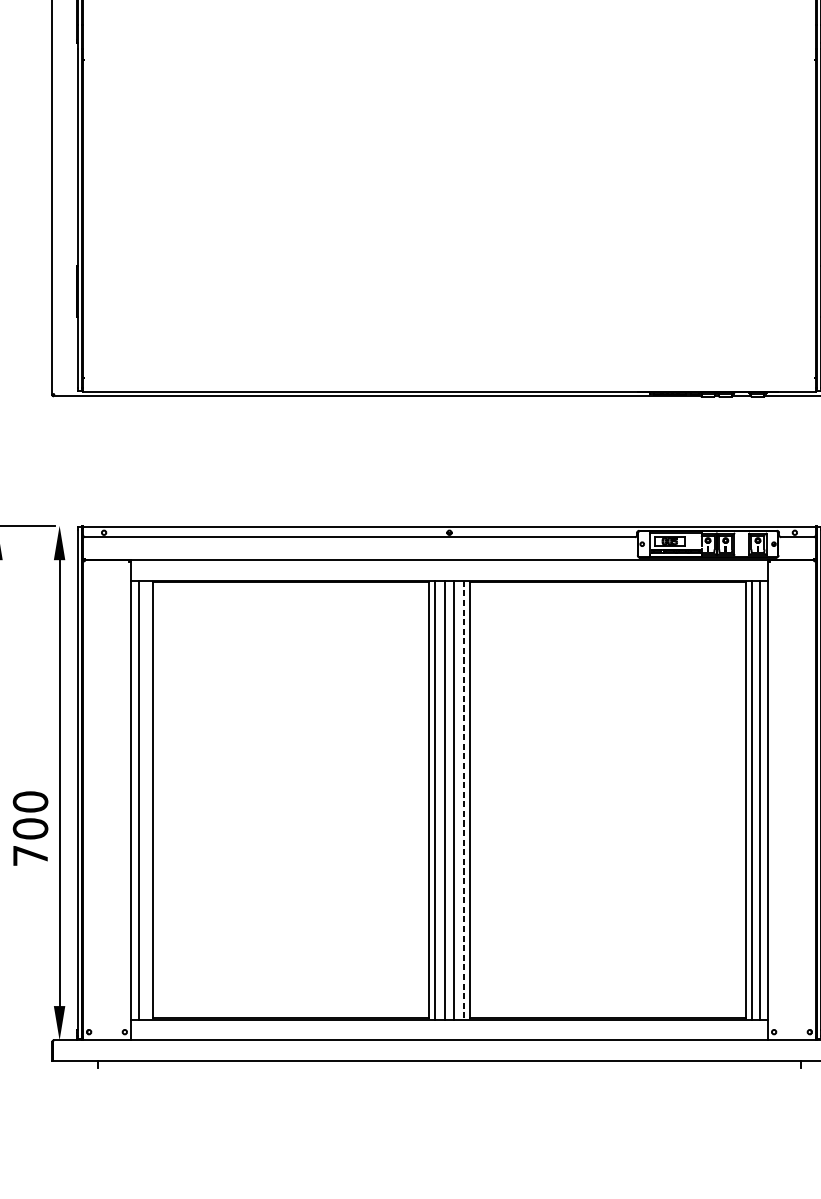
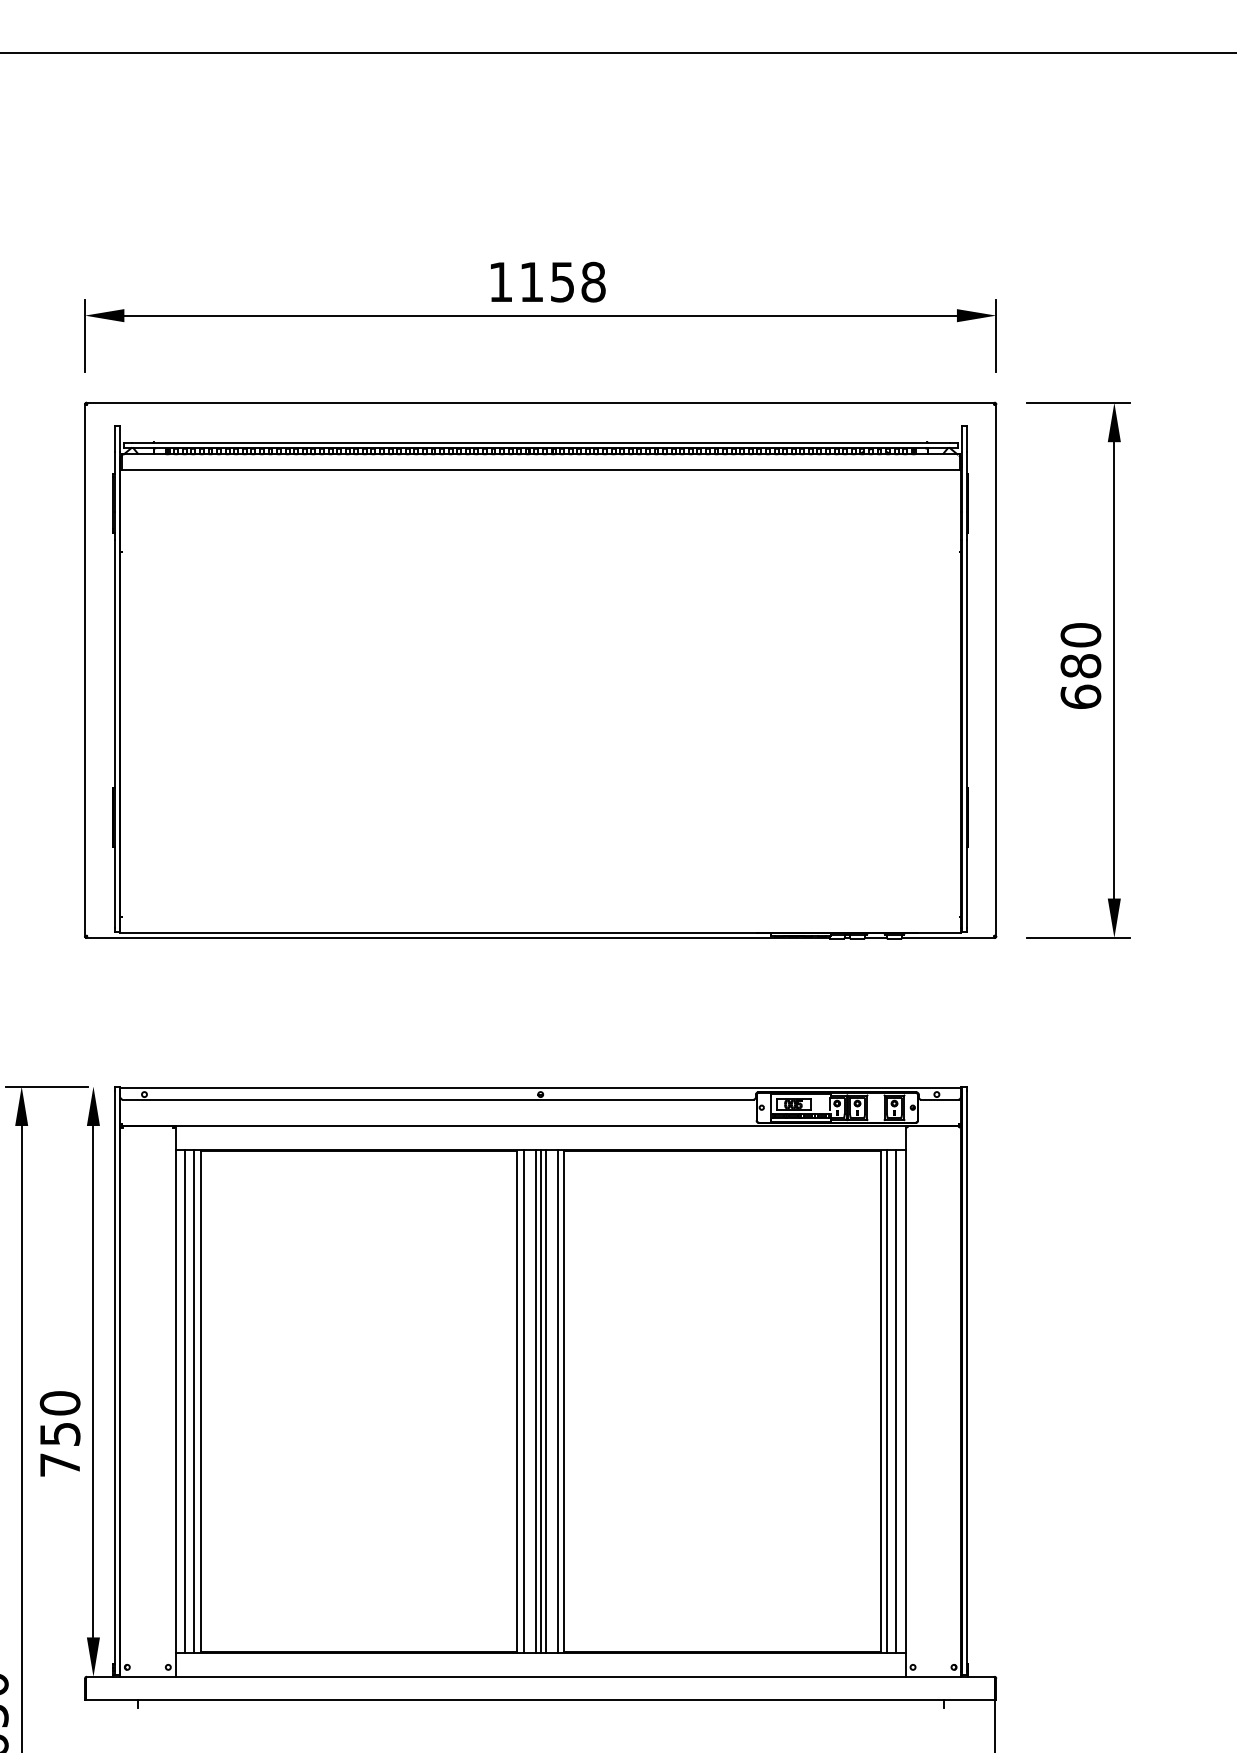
line: (147, 800) -> (194, 1401), added
line: (449, 800) -> (540, 1401), added
line: (464, 800) -> (557, 1401), dashed -> solid
text: (30, 829) -> (59, 1434), 700 -> 750

